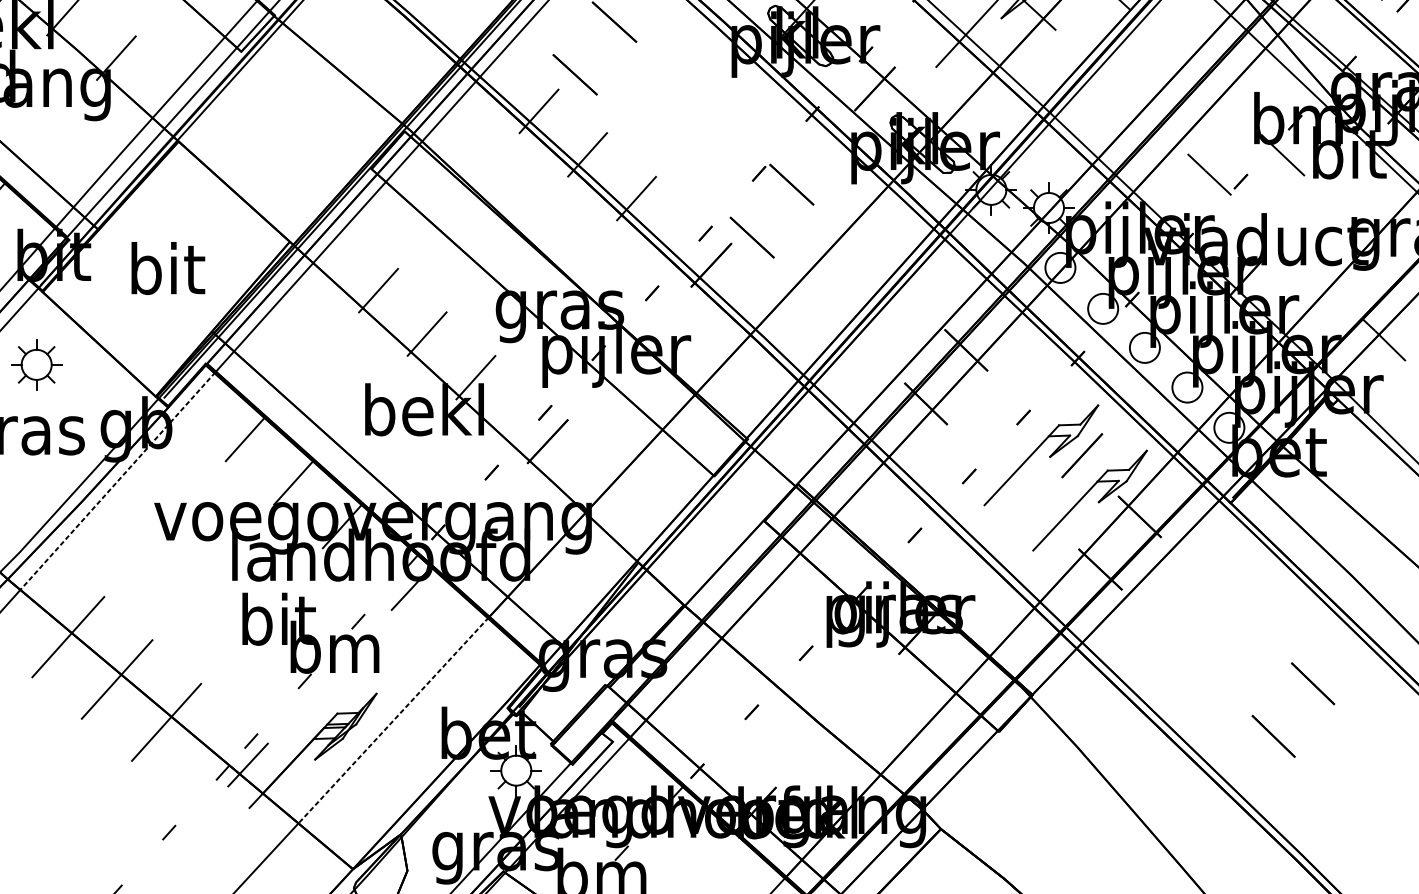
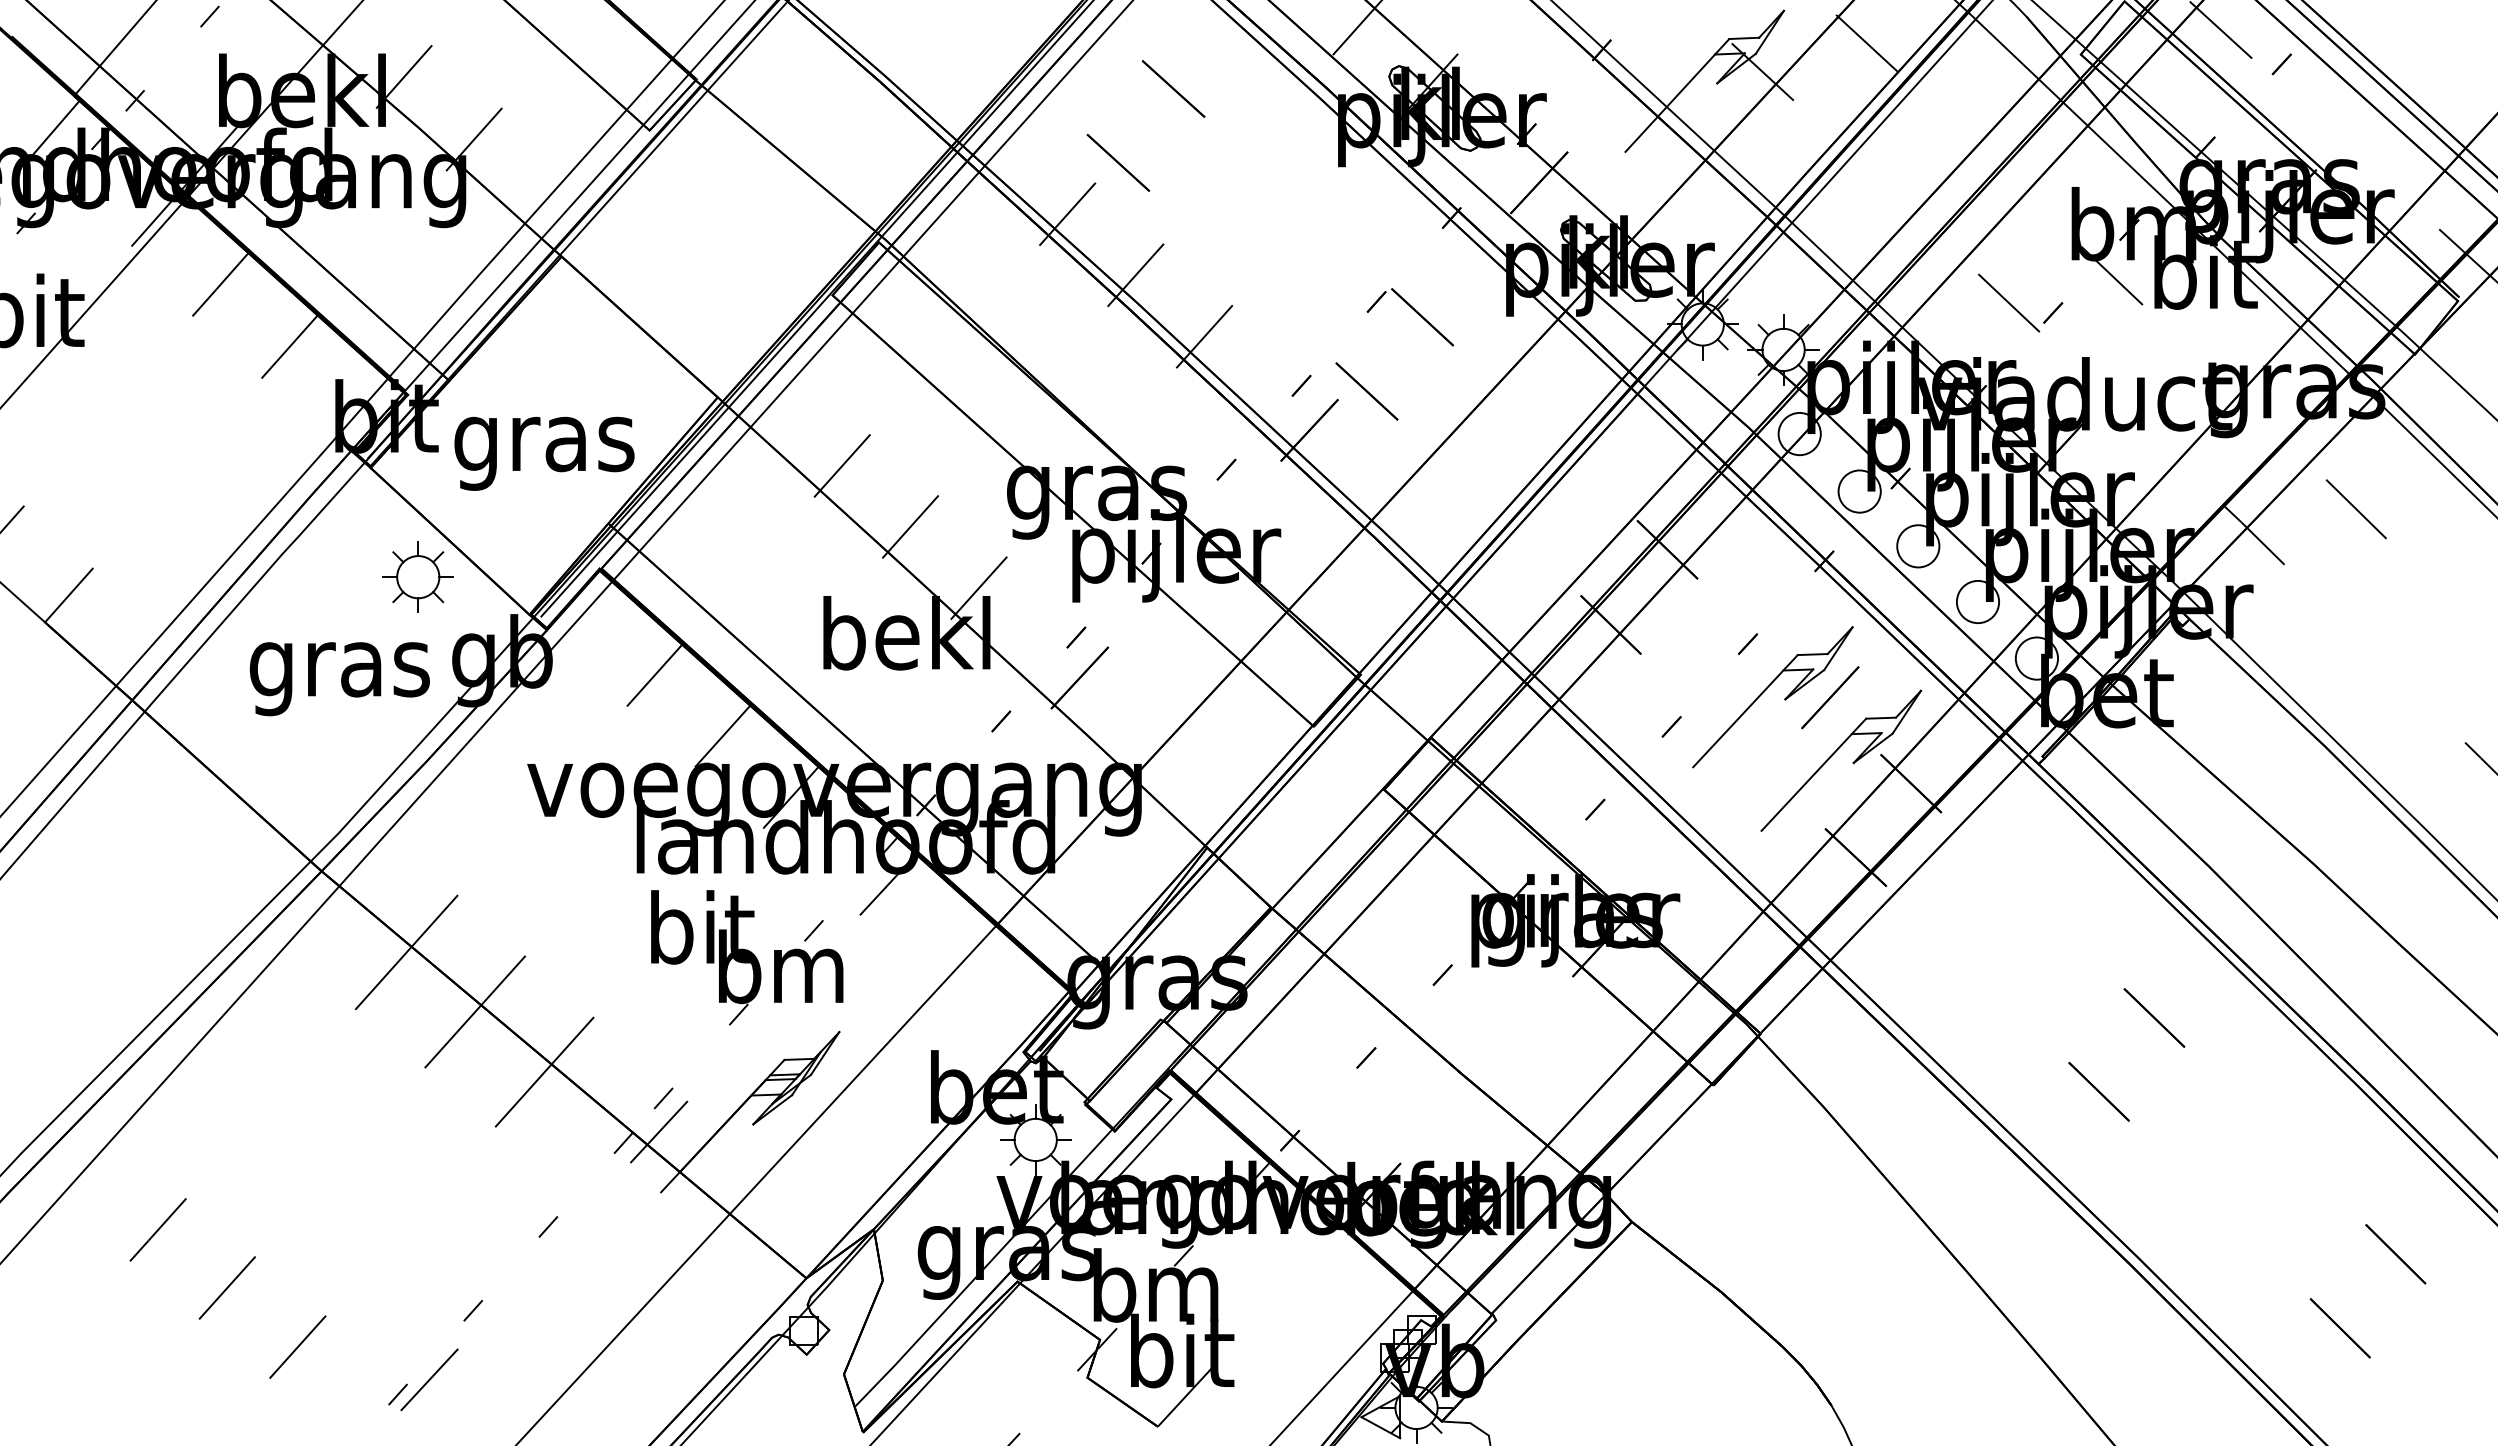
text: (166, 274) -> (544, 443), bit -> gras
part: (36, 364) -> (417, 576), moved
line: (117, 481) -> (475, 733), dashed -> solid
line: (393, 720) -> (863, 1069), dashed -> solid

